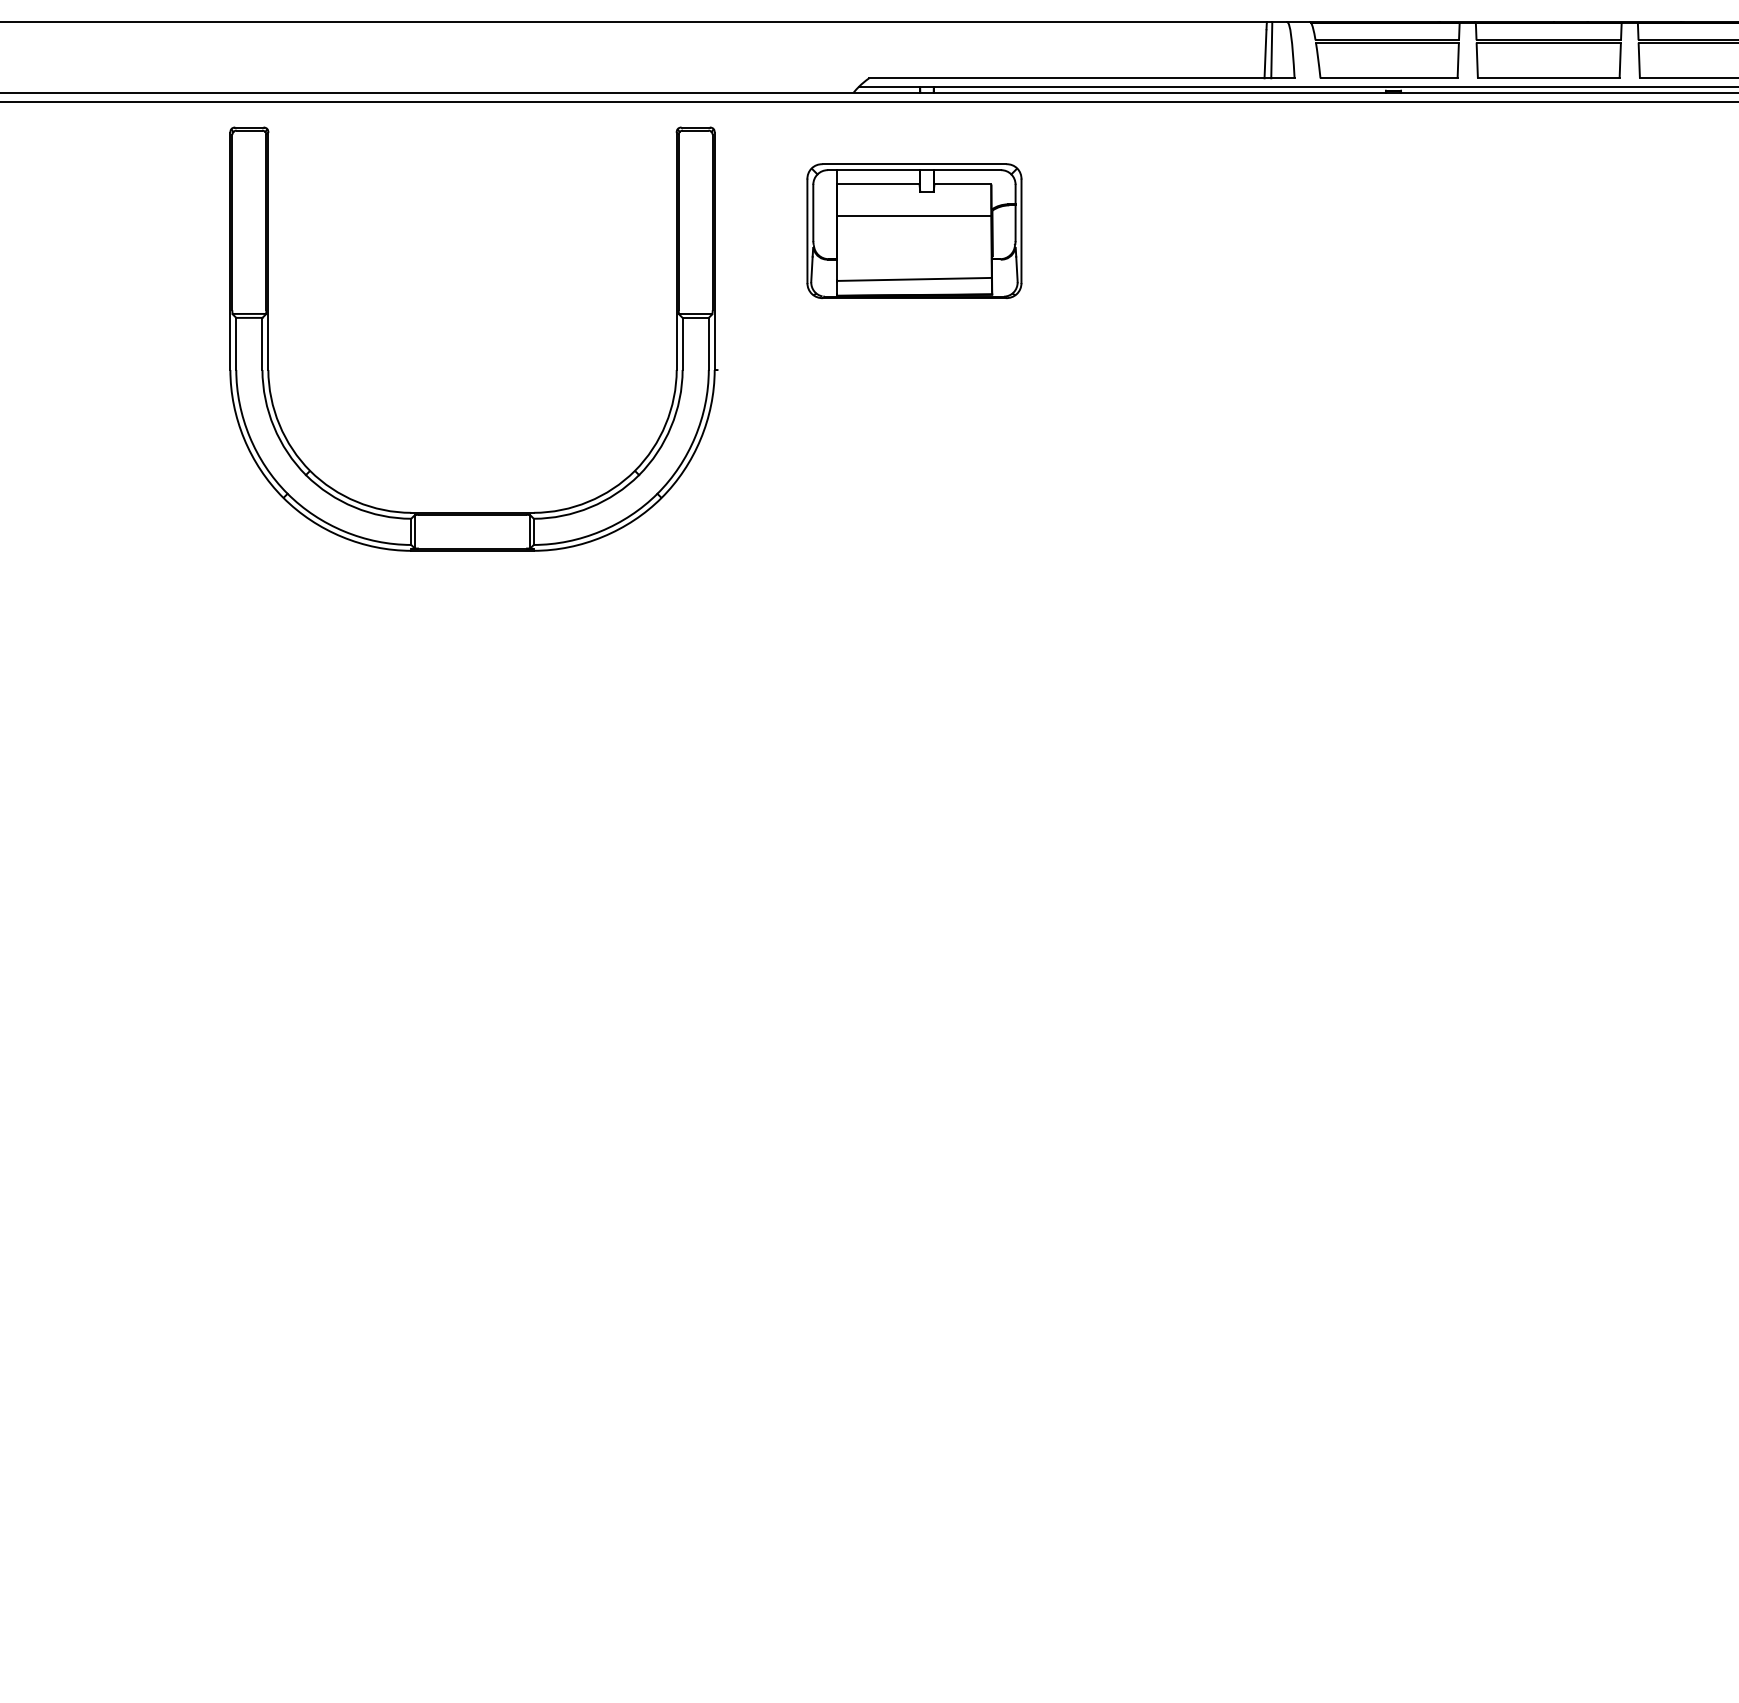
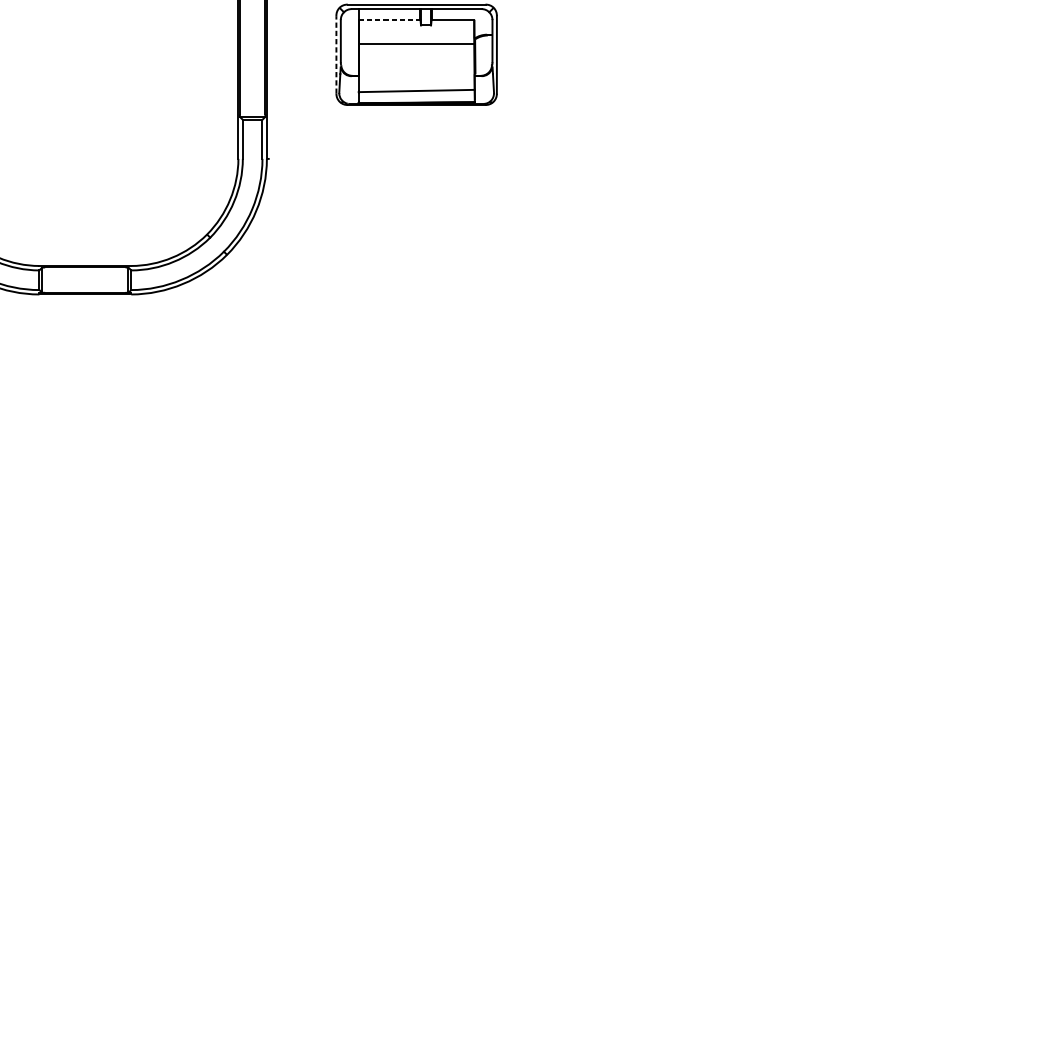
line: (878, 184) -> (389, 19), solid -> dashed
line: (807, 231) -> (336, 55), solid -> dashed

